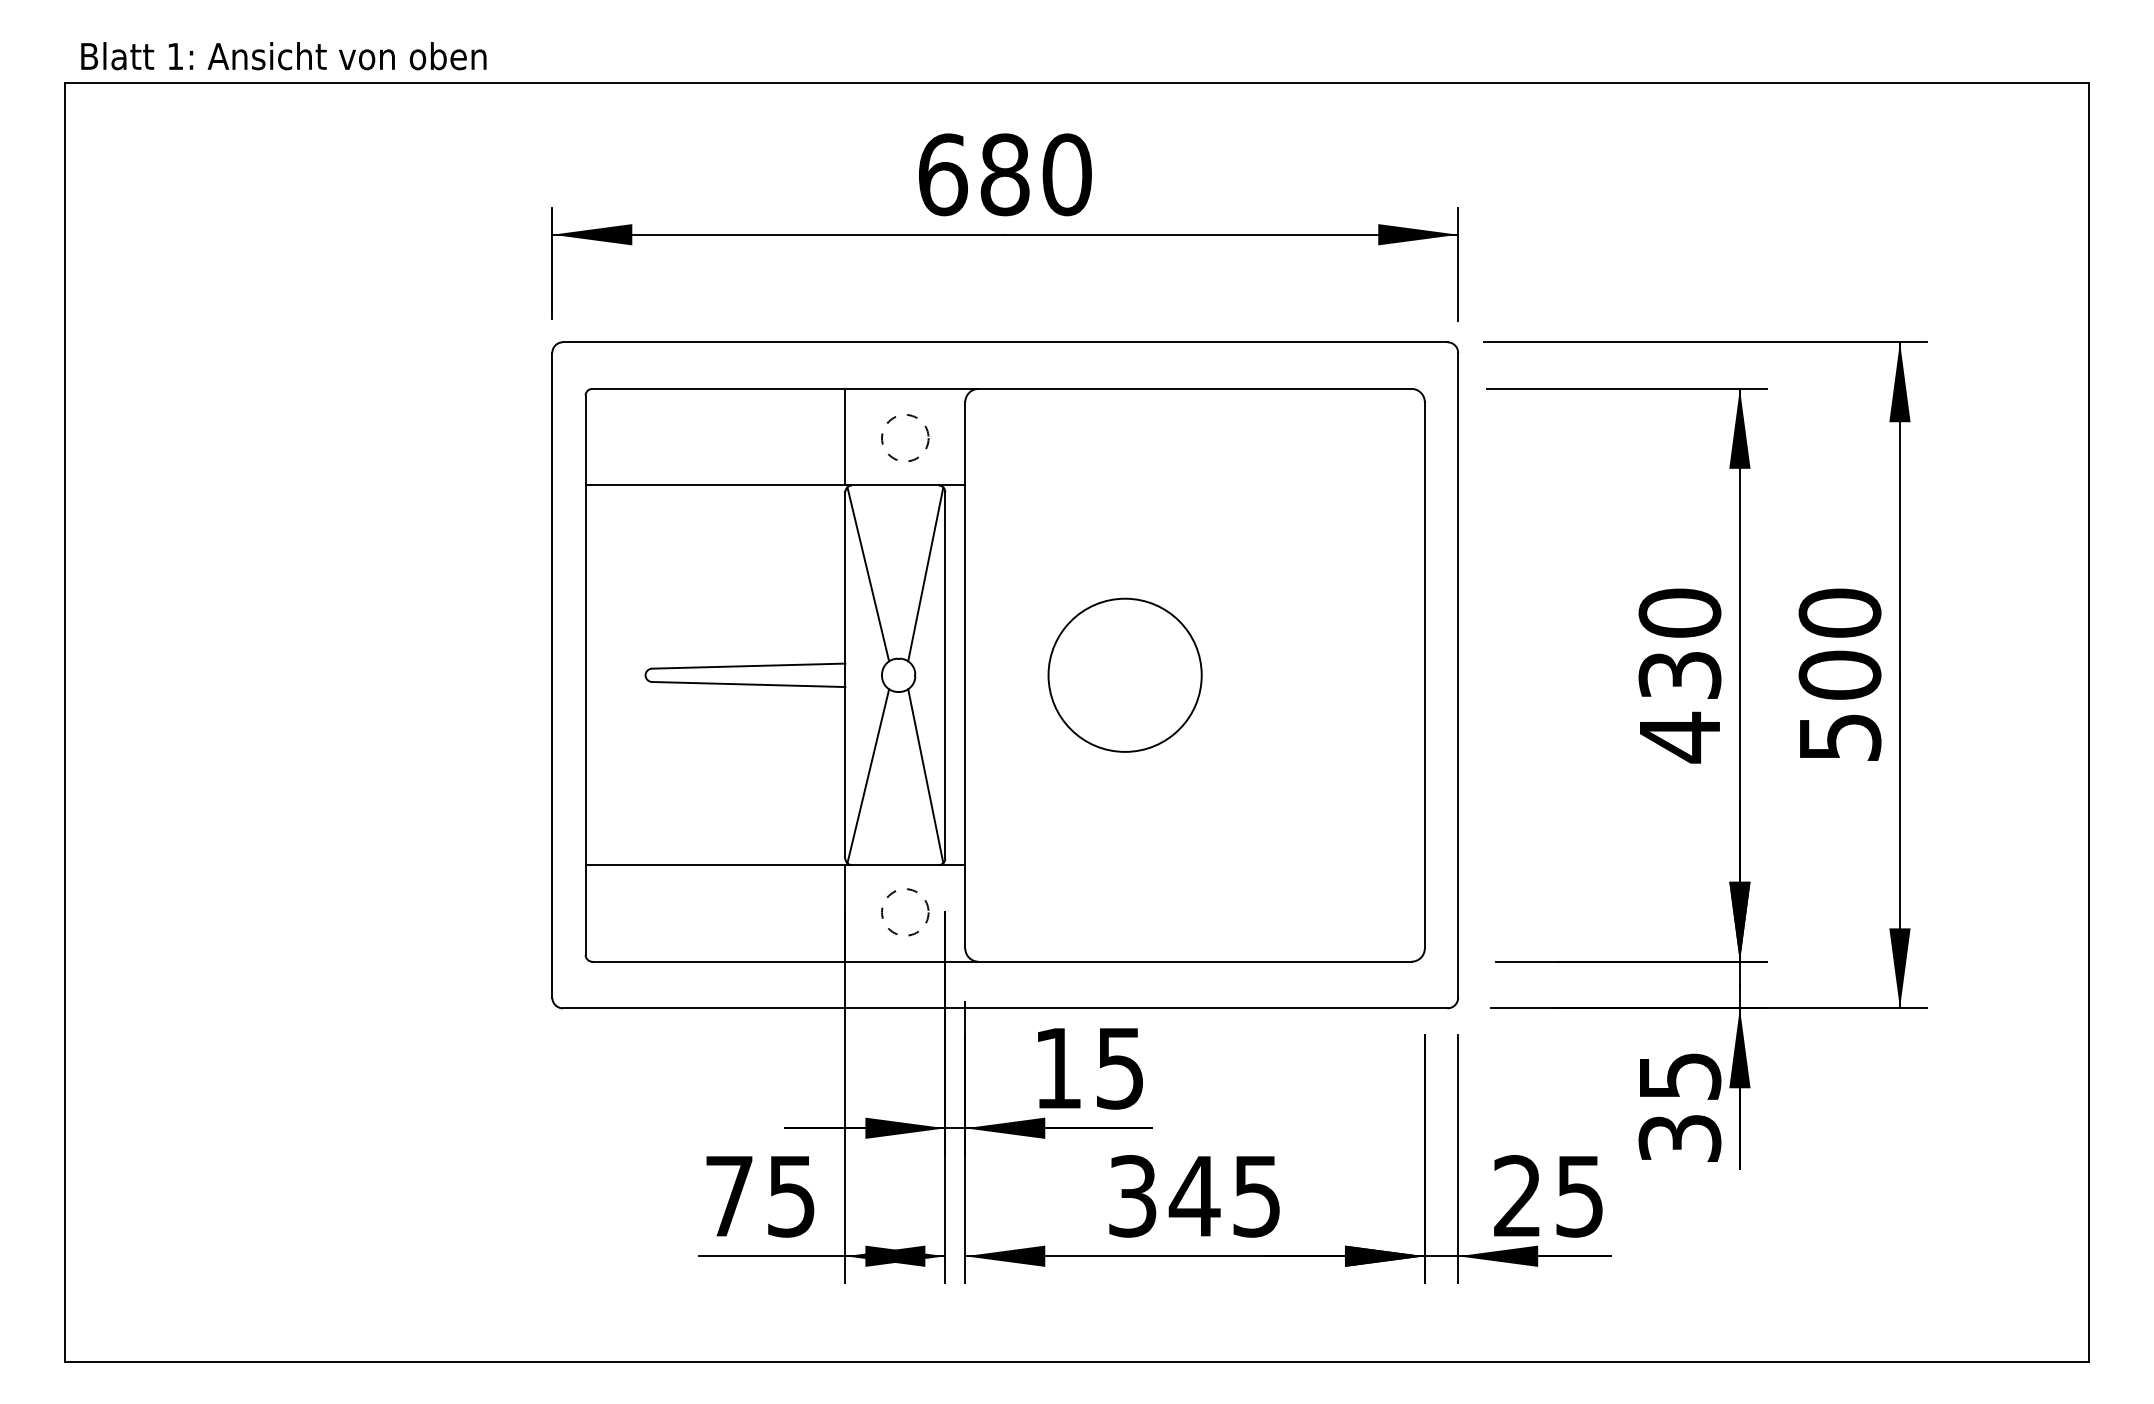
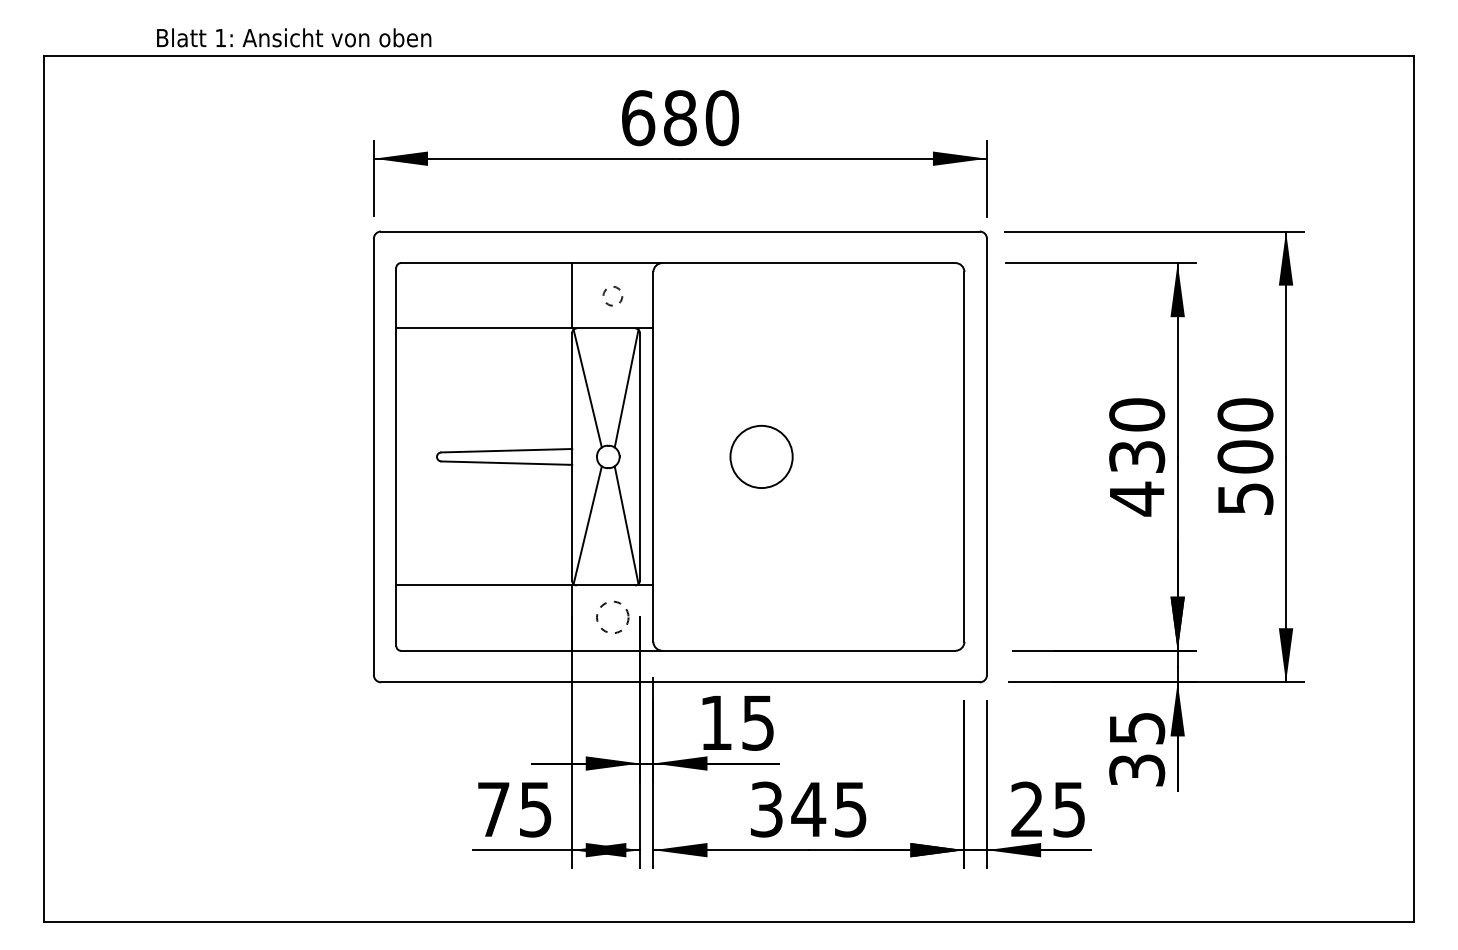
text: (284, 55) -> (294, 37), moved
circle: (904, 436) -> (612, 295), size x0.6
circle: (1125, 674) -> (761, 456), size x0.6

